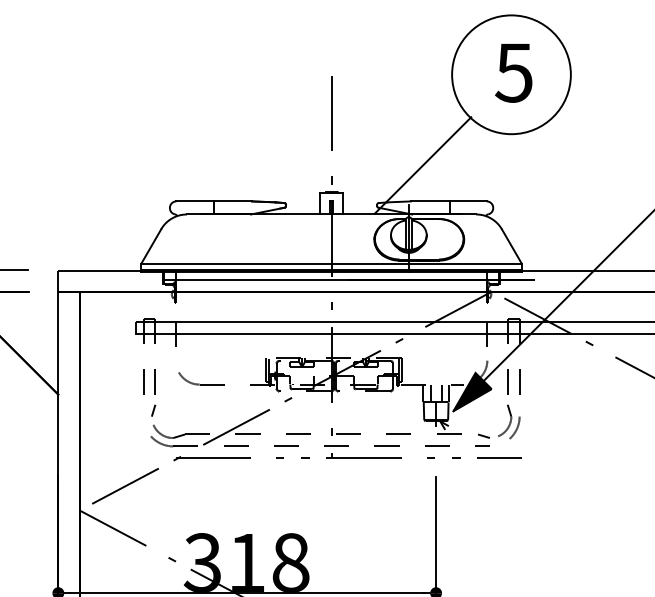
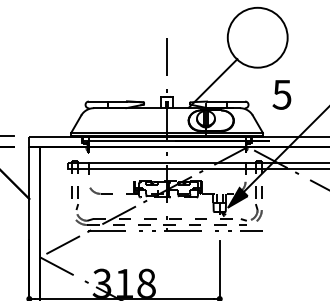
text: (513, 72) -> (281, 94), moved

